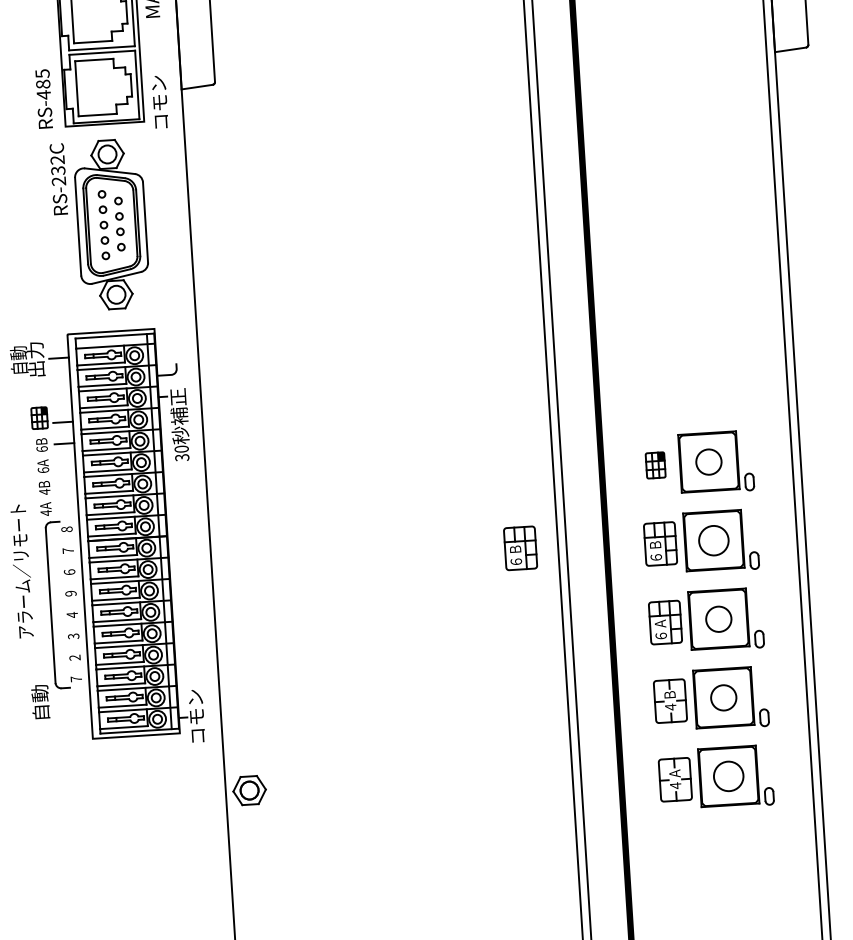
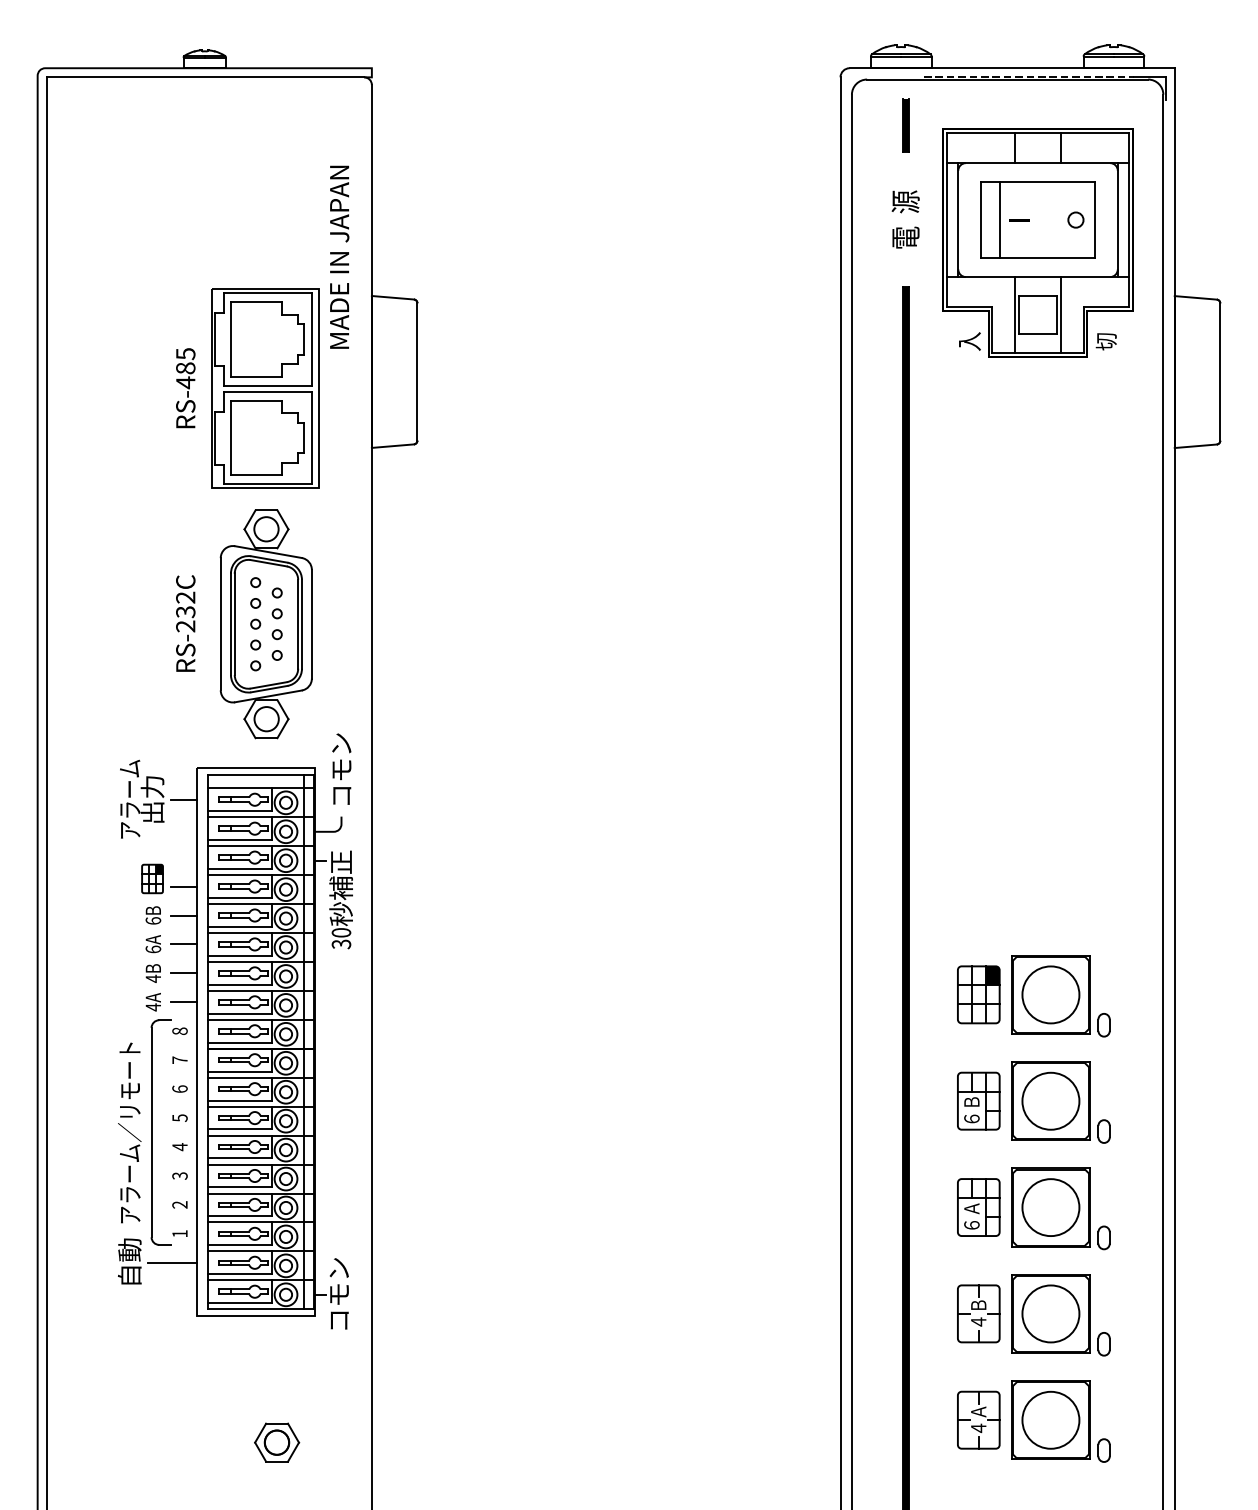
text: (43, 99) -> (185, 388), moved
text: (159, 101) -> (341, 768), moved
text: (58, 179) -> (185, 623), moved
text: (18, 359) -> (129, 798), 自動 -> アラーム
circle: (708, 461) -> (1050, 994), size x1.67
line: (65, 465) -> (183, 944), added
part: (655, 465) -> (978, 994), size x1.67
line: (66, 486) -> (183, 973), added
line: (68, 508) -> (183, 1002), added
circle: (713, 540) -> (1050, 1100), size x1.43
part: (520, 547) -> (789, 1094), removed
text: (21, 571) -> (129, 1132), moved
text: (70, 593) -> (179, 1117), 9 -> 5
circle: (718, 619) -> (1050, 1207), size x1.67
text: (76, 678) -> (179, 1233), 7 -> 1
circle: (723, 697) -> (1050, 1313), size x1.67
line: (72, 700) -> (172, 1262), added
circle: (728, 775) -> (1050, 1419), size x1.43
part: (249, 790) -> (277, 1442), moved

